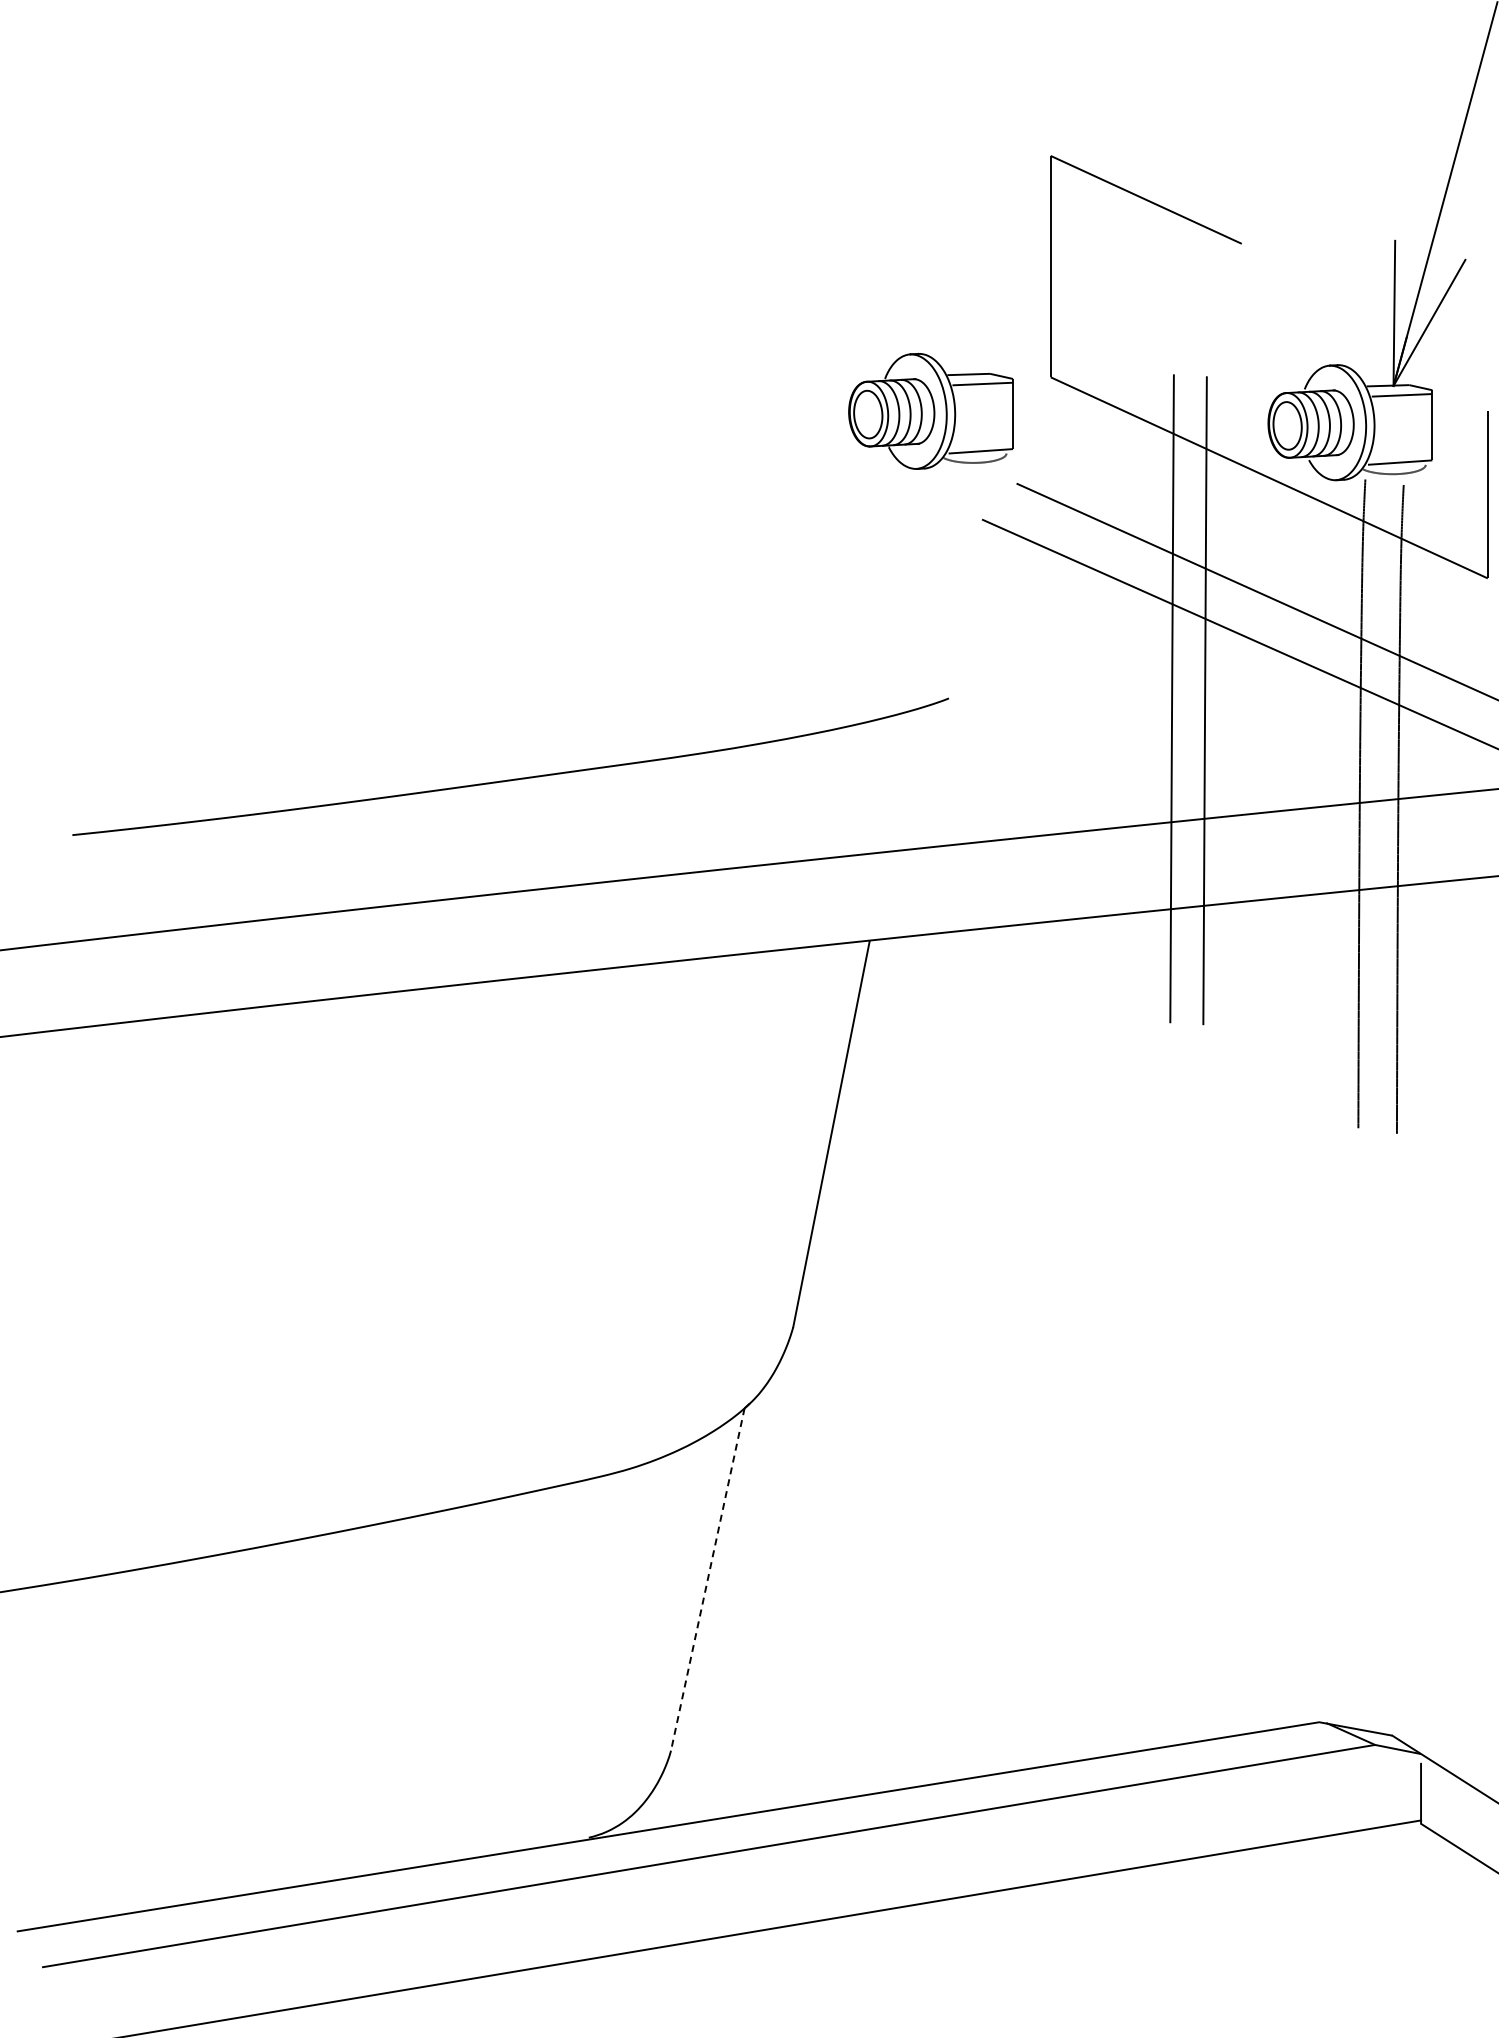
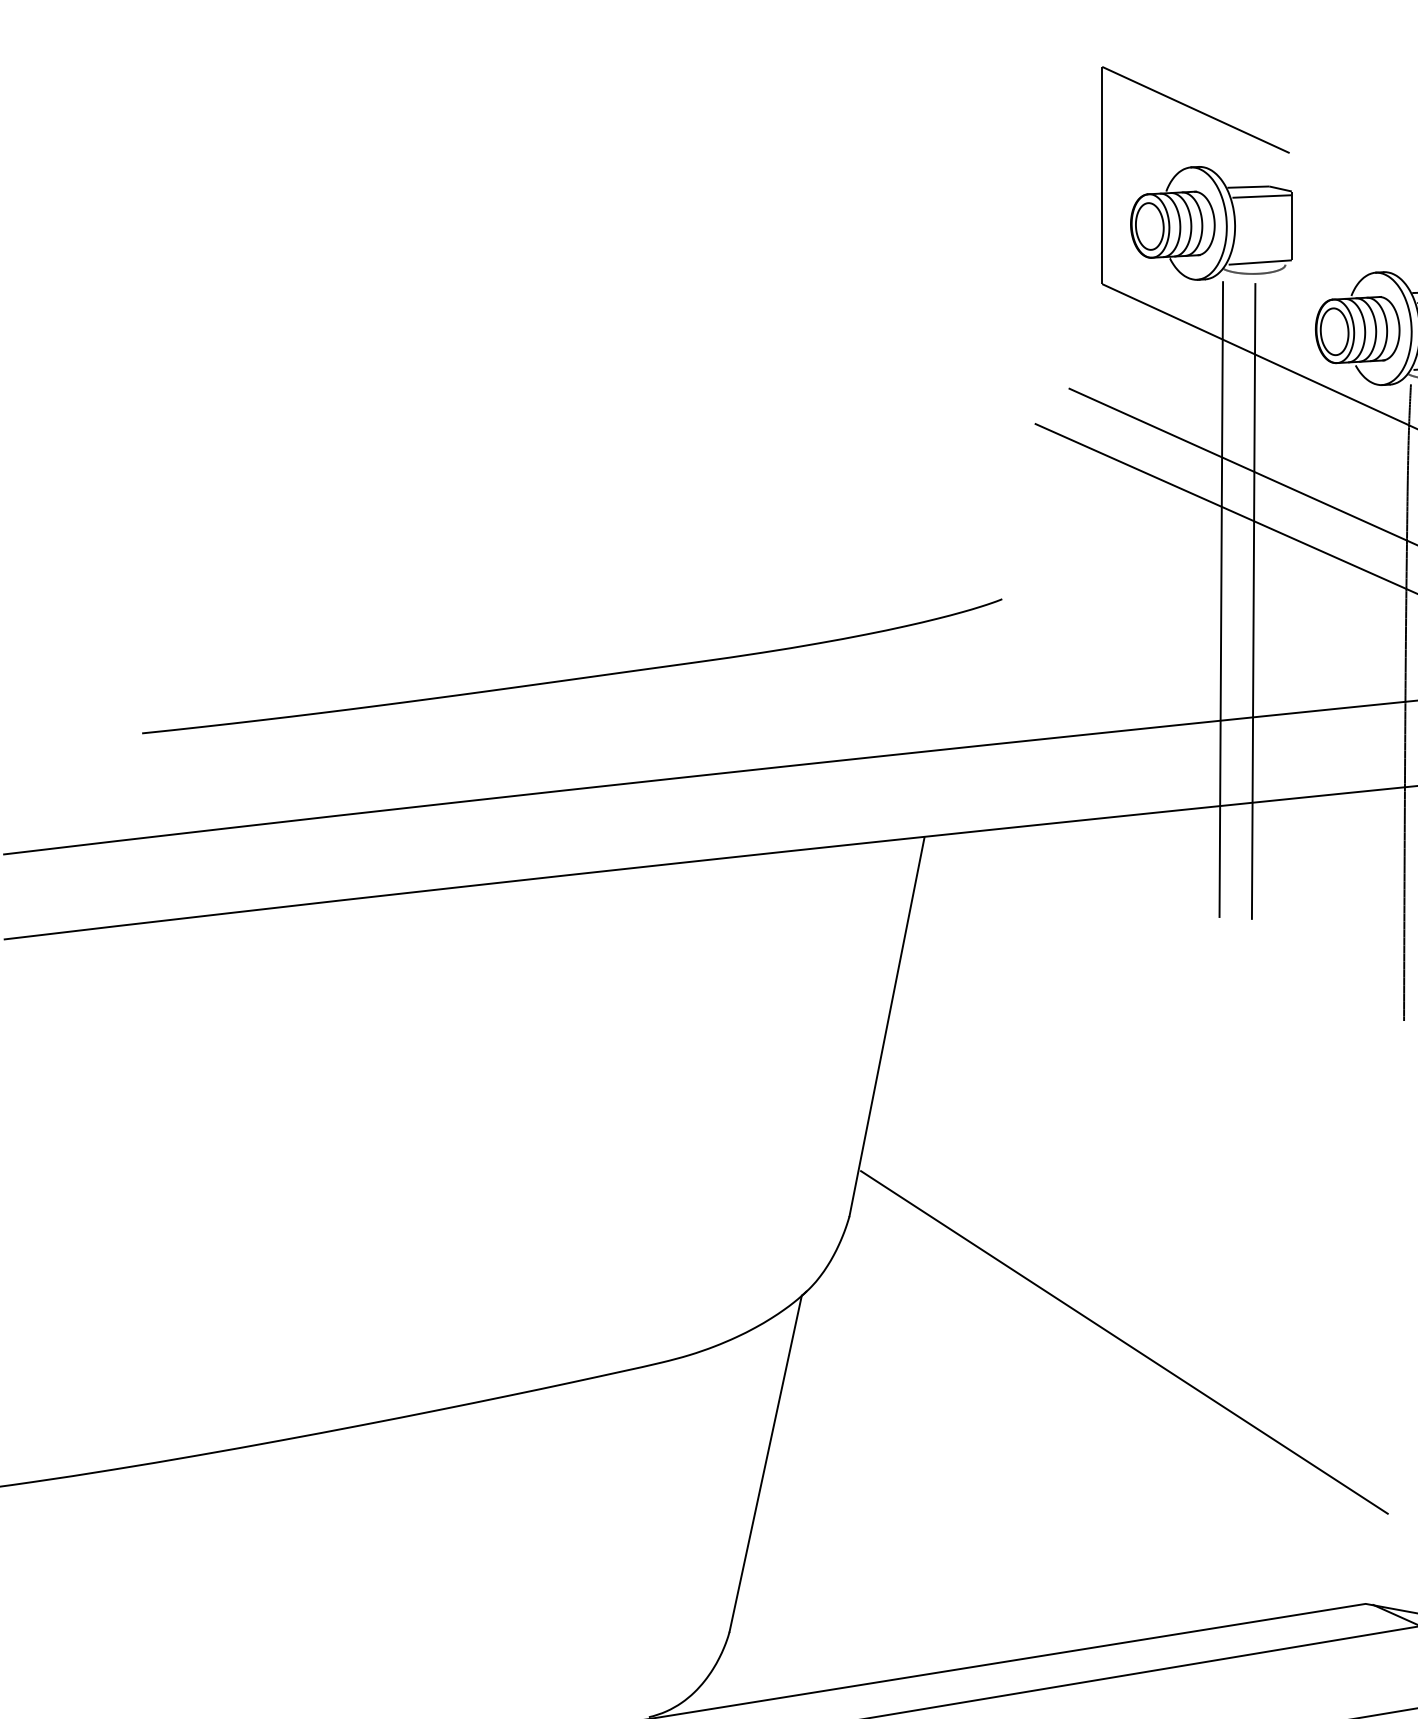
part: (930, 410) -> (1210, 222), moved
line: (1073, 1455) -> (1124, 1342), added
line: (707, 1579) -> (765, 1463), dashed -> solid

